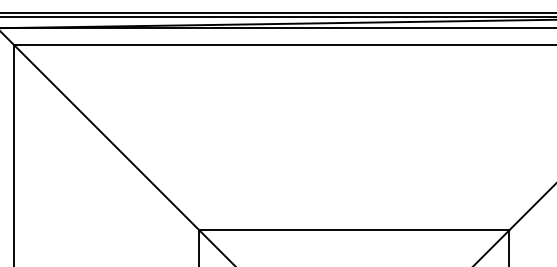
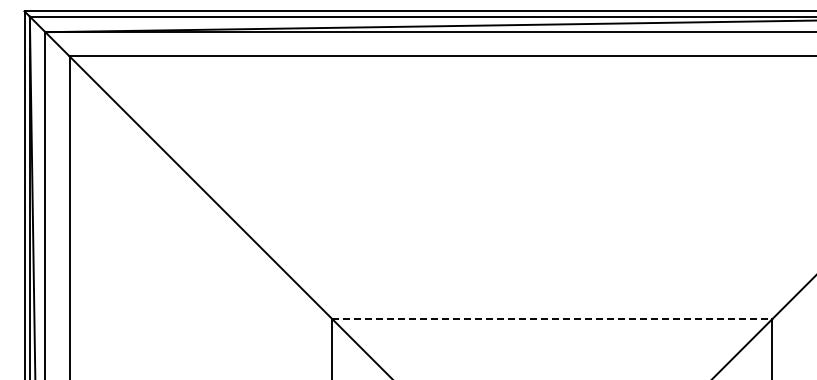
line: (354, 230) -> (552, 319), solid -> dashed

